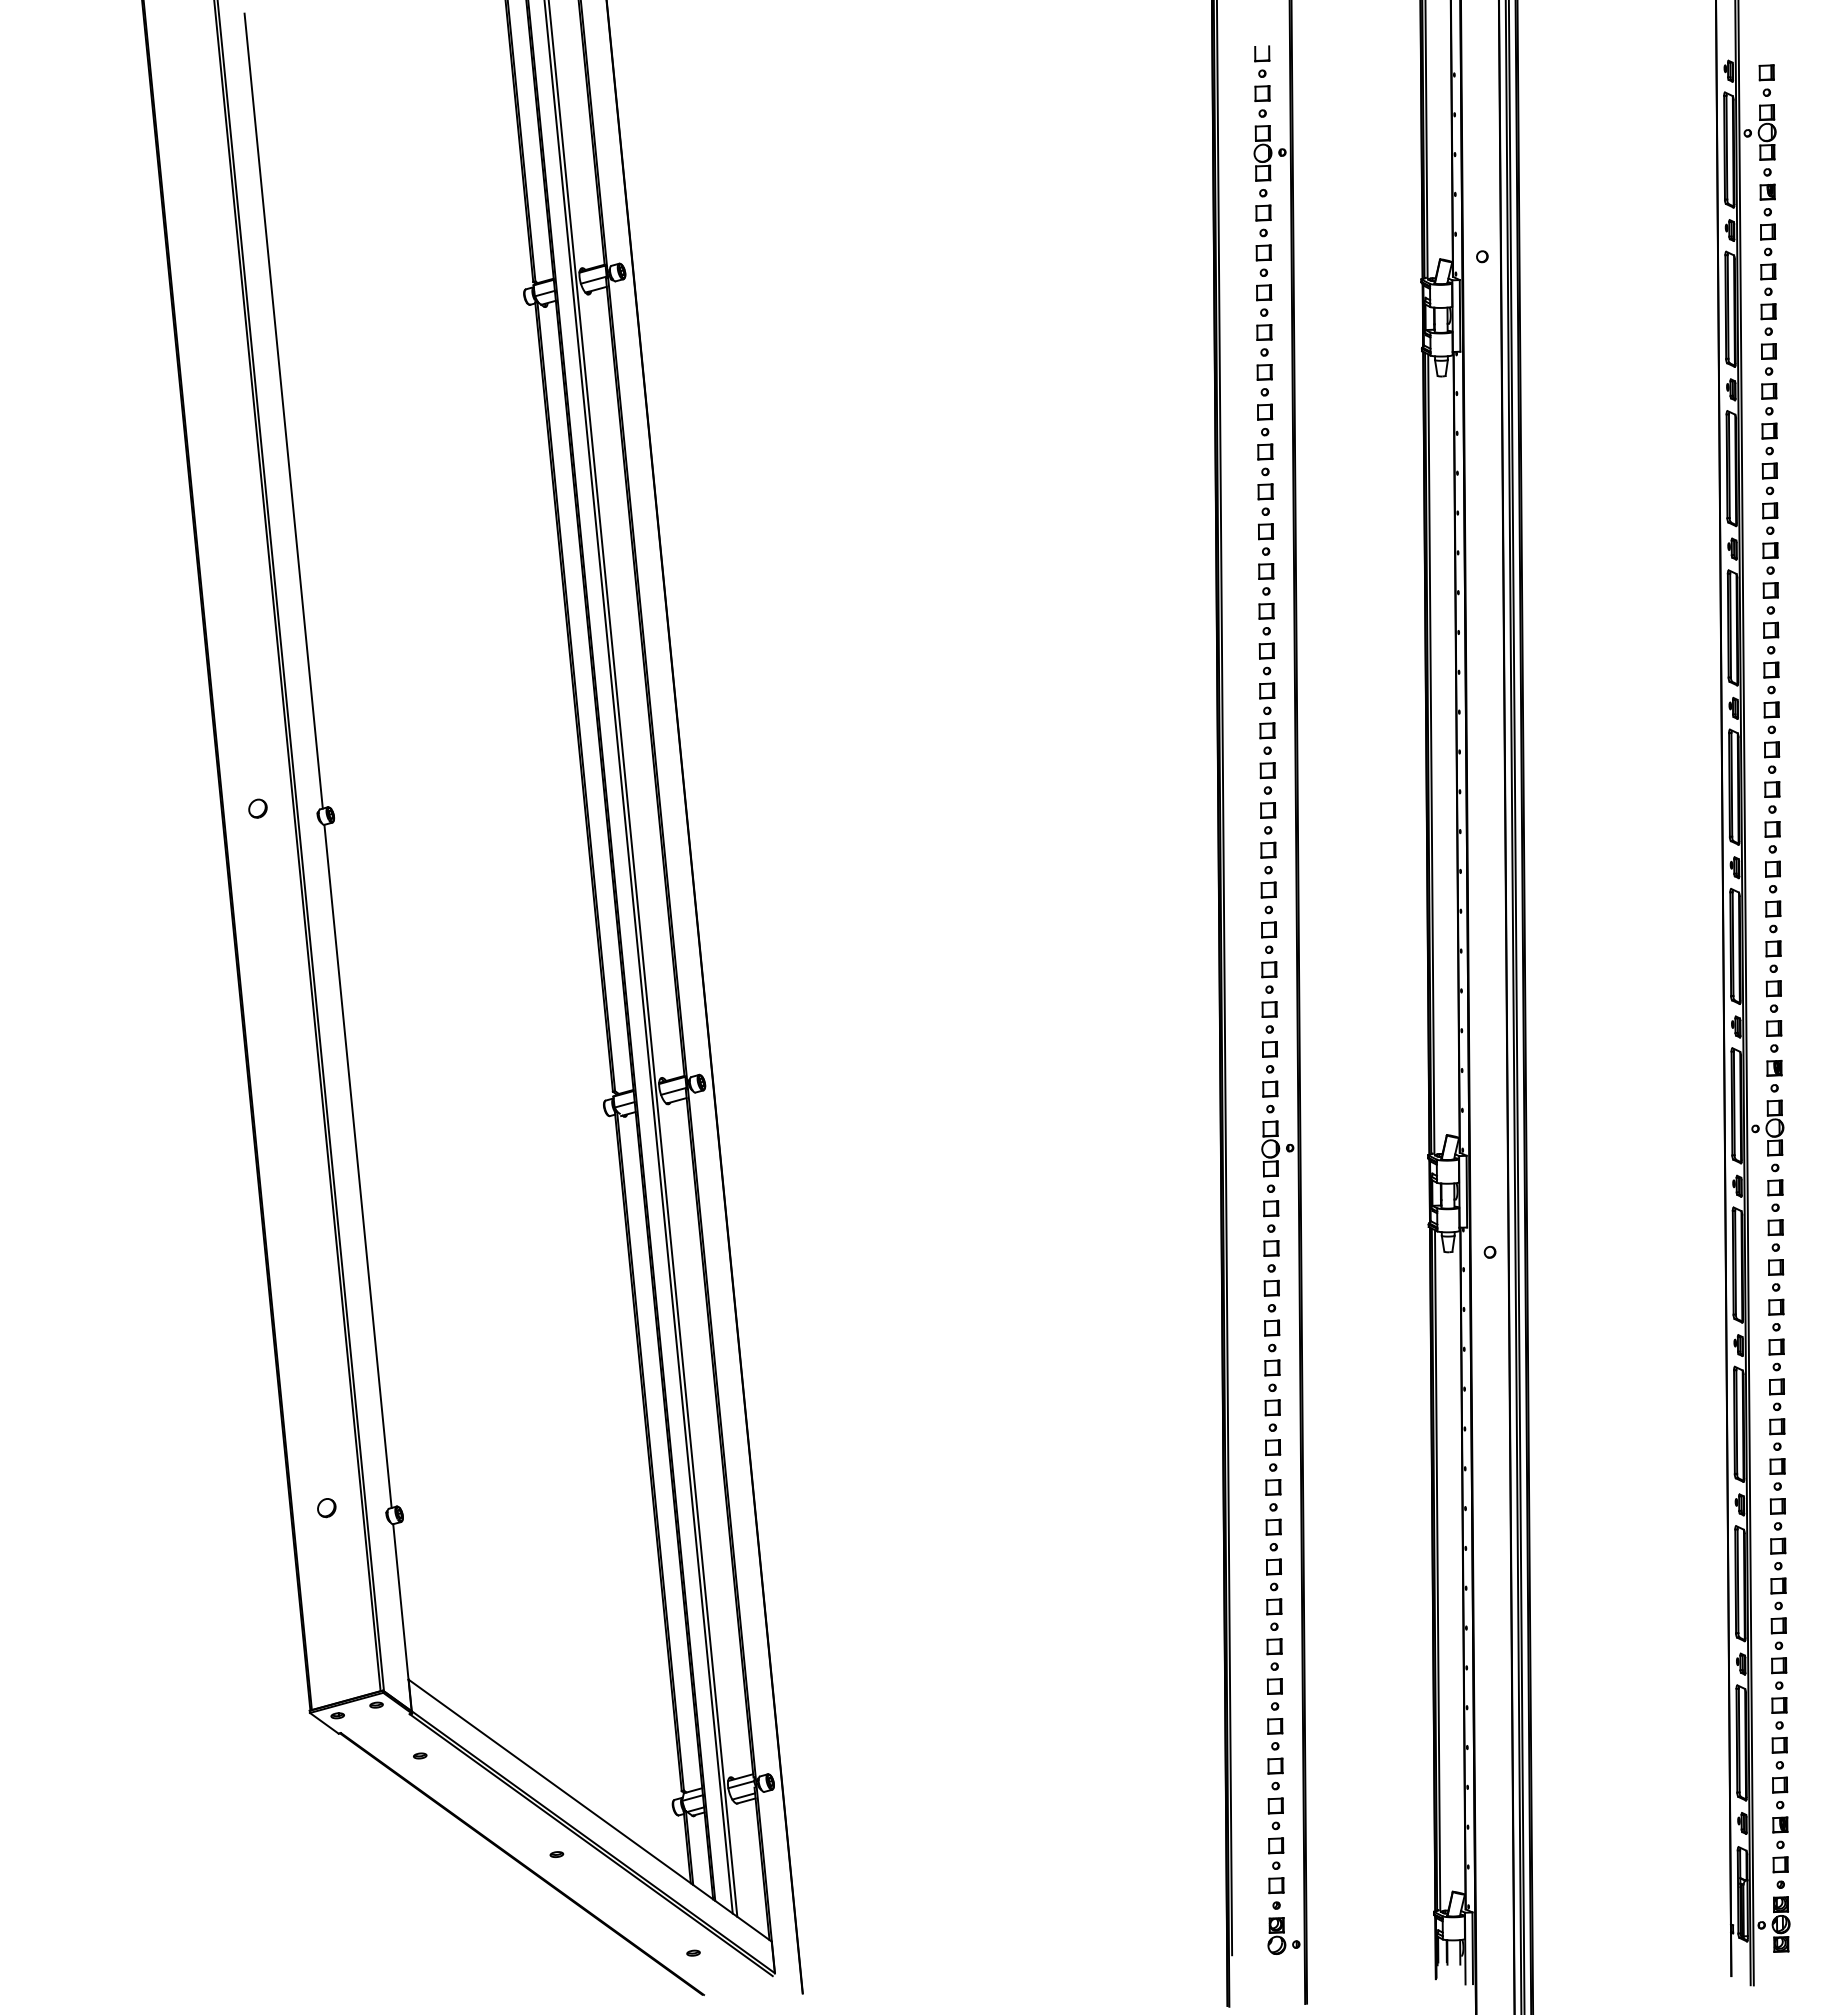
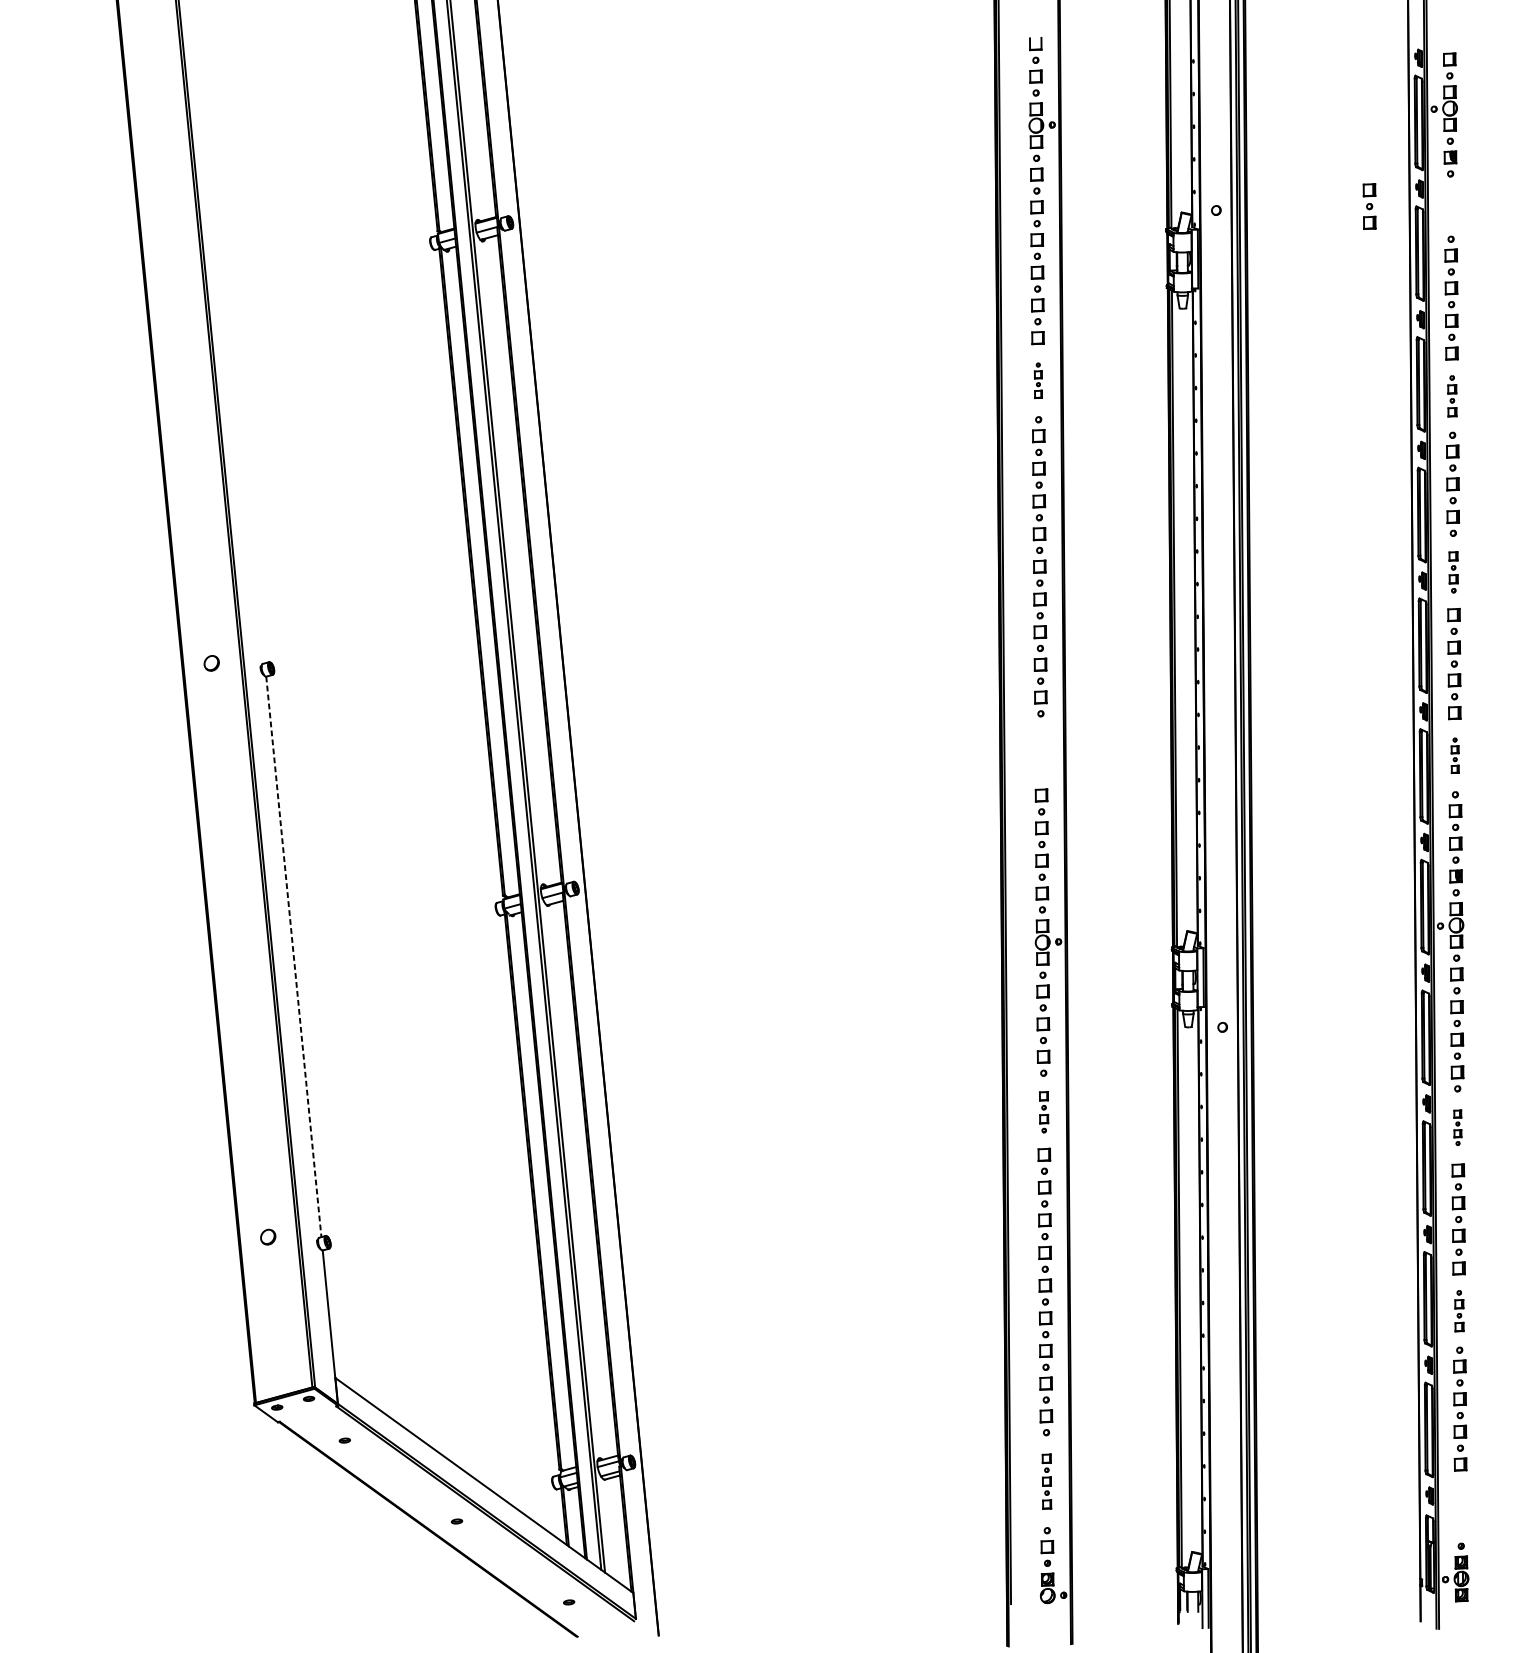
part: (1768, 251) -> (1369, 206), moved
line: (283, 410) -> (232, 336), removed
part: (1265, 464) -> (1038, 380), size x0.6
part: (1769, 483) -> (1451, 396), size x0.7
part: (1771, 697) -> (1453, 572), size x0.7
part: (1268, 917) -> (1040, 752), removed
part: (1773, 921) -> (1455, 755), size x0.6
line: (358, 1166) -> (294, 956), solid -> dashed
part: (1272, 1355) -> (1044, 1112), size x0.7
part: (1776, 1374) -> (1457, 1127), size x0.6
part: (1778, 1598) -> (1459, 1311), size x0.7
part: (1275, 1805) -> (1046, 1481), size x0.7
part: (1780, 1837) -> (1460, 1507), removed

